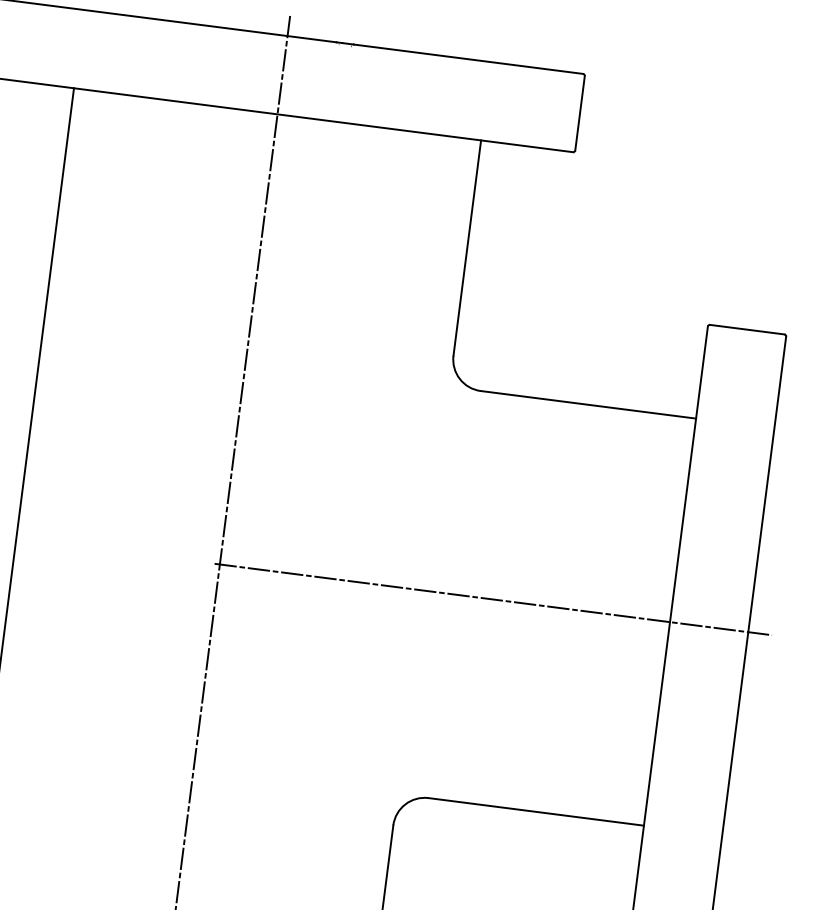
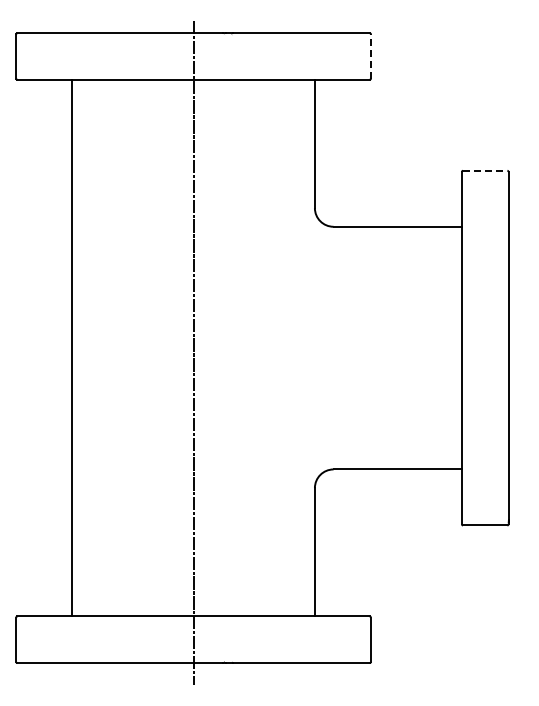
line: (579, 111) -> (370, 55), solid -> dashed
line: (747, 329) -> (485, 170), solid -> dashed
line: (493, 600) -> (356, 348), removed

